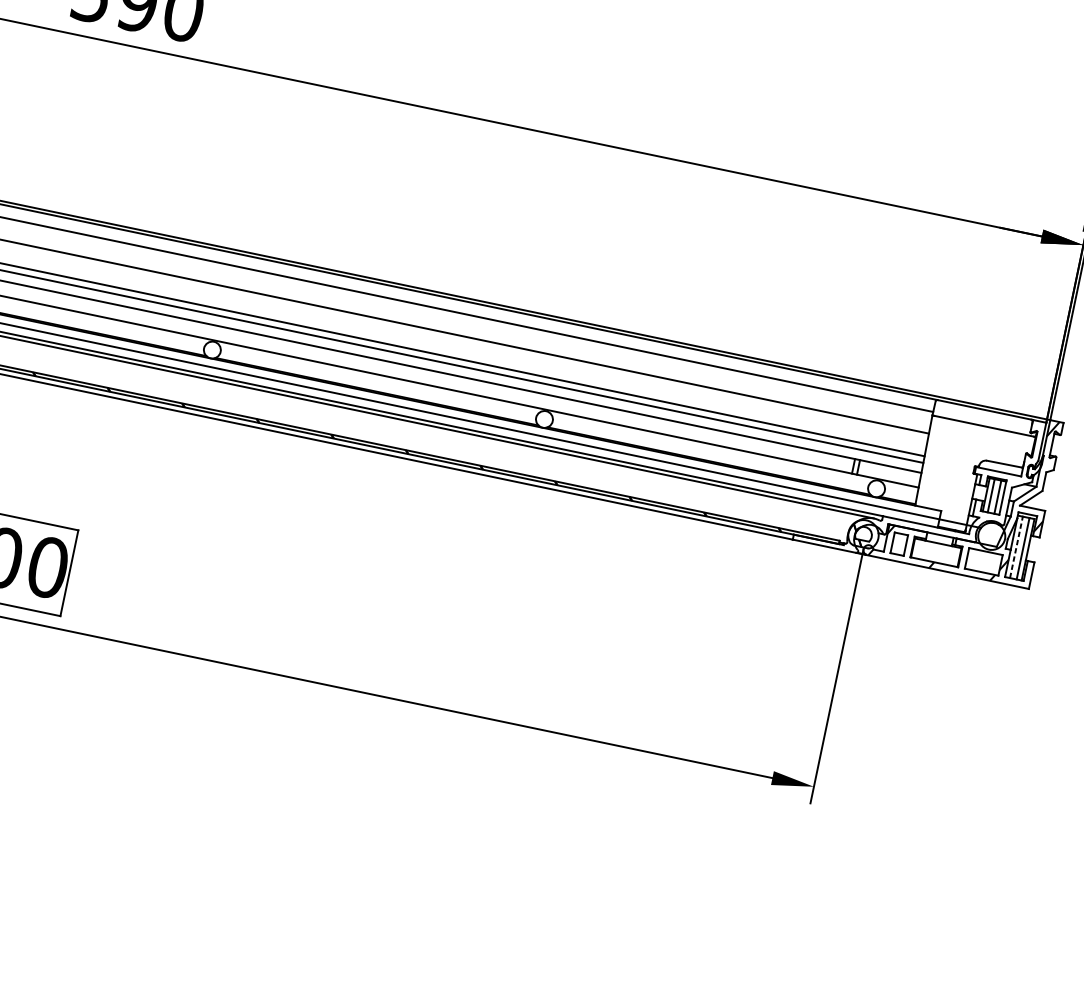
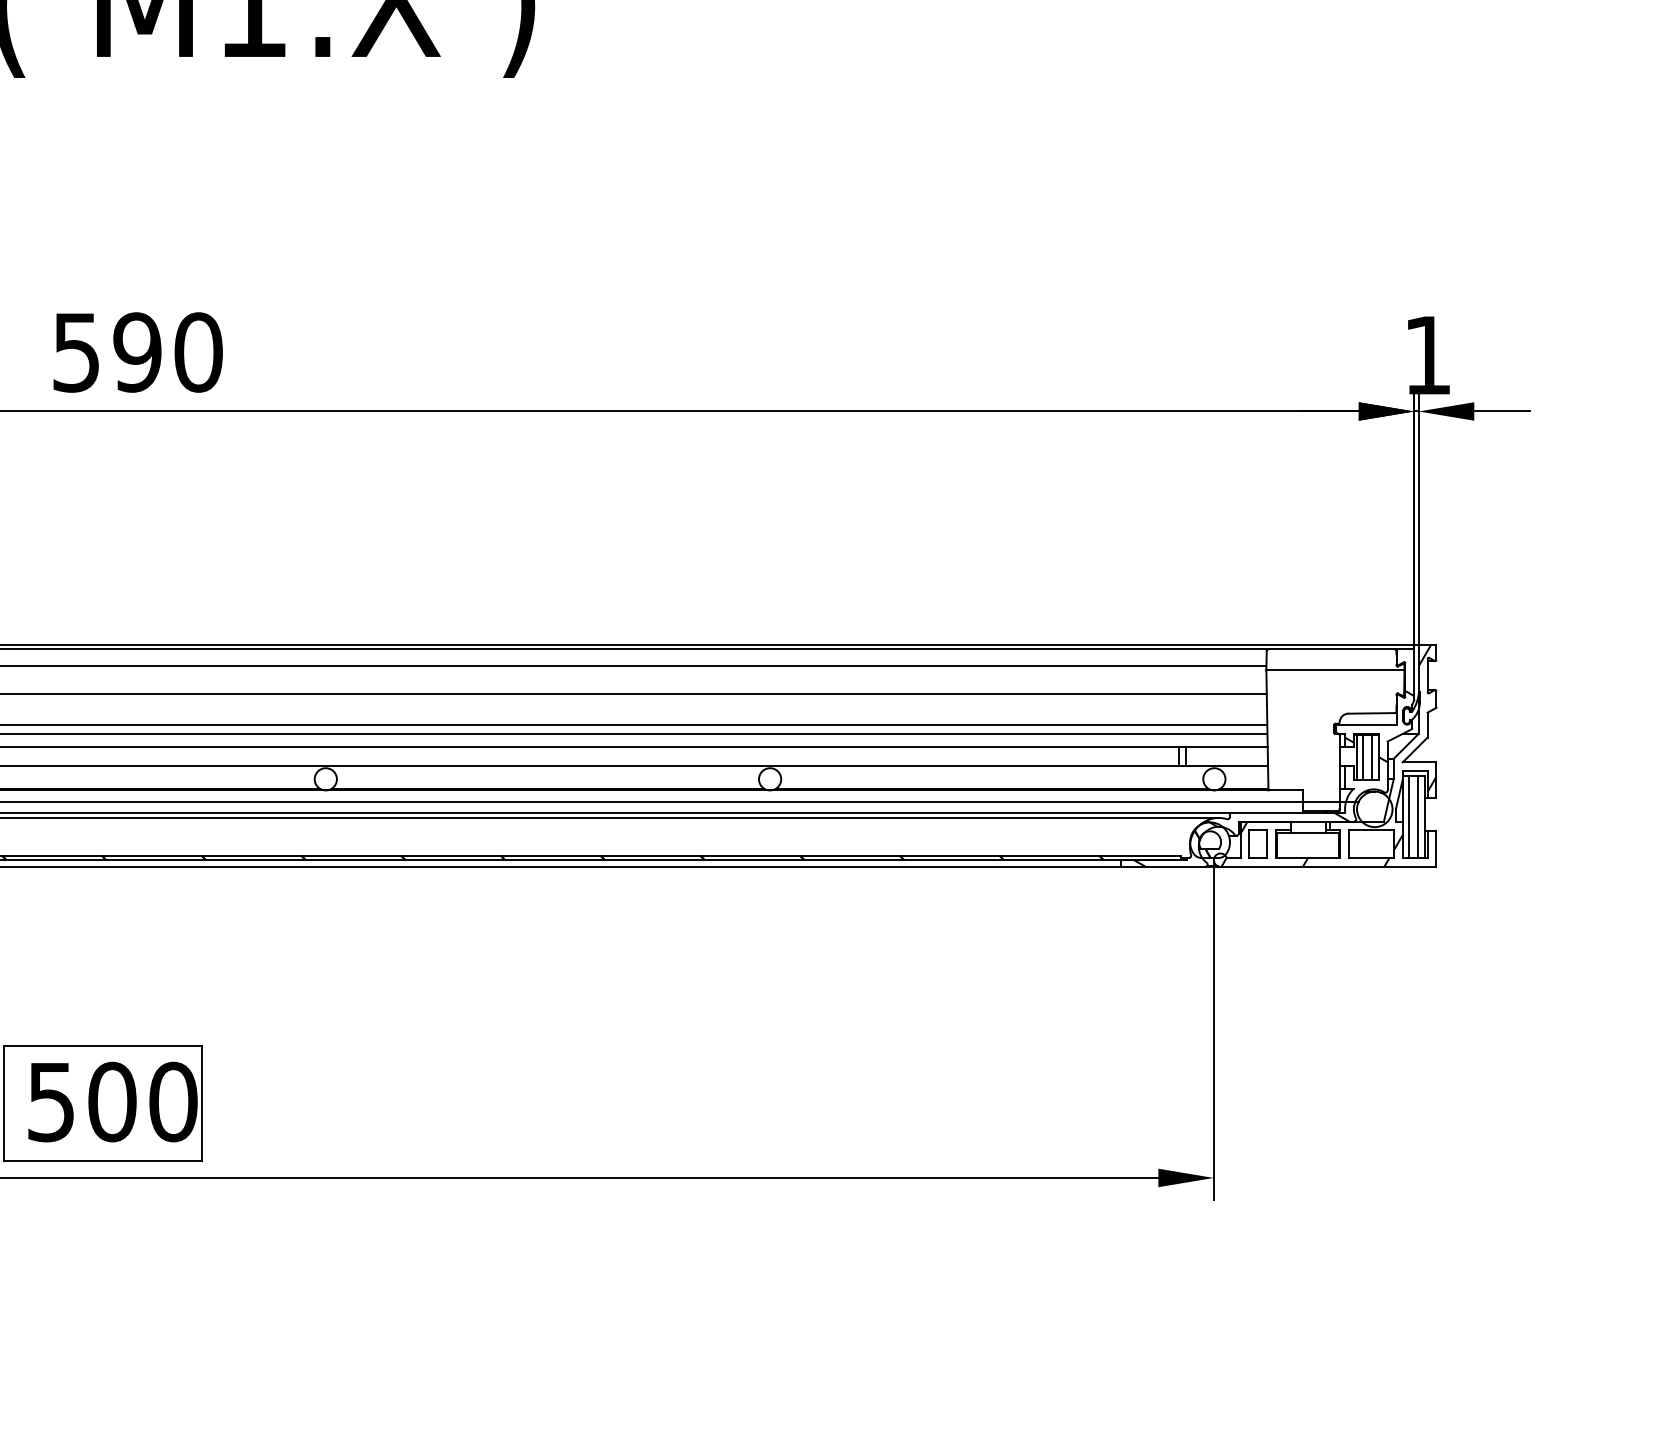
hatch: (921, 497) -> (1274, 778), added
line: (1016, 547) -> (1409, 816), dashed -> solid

